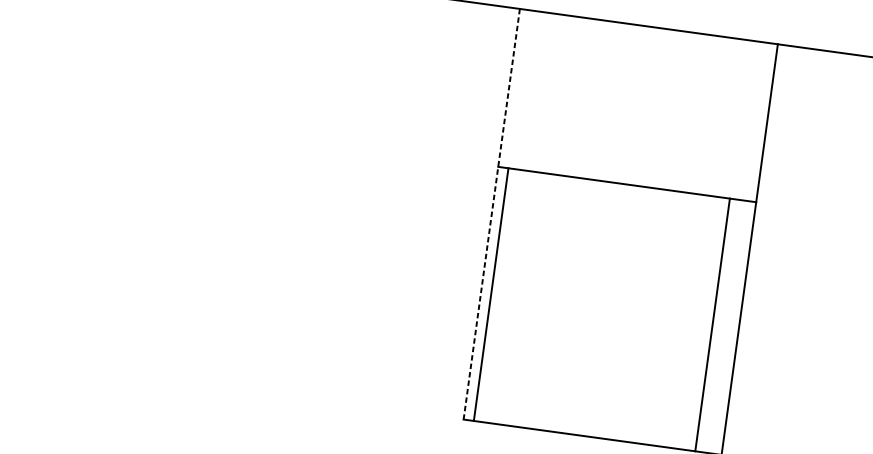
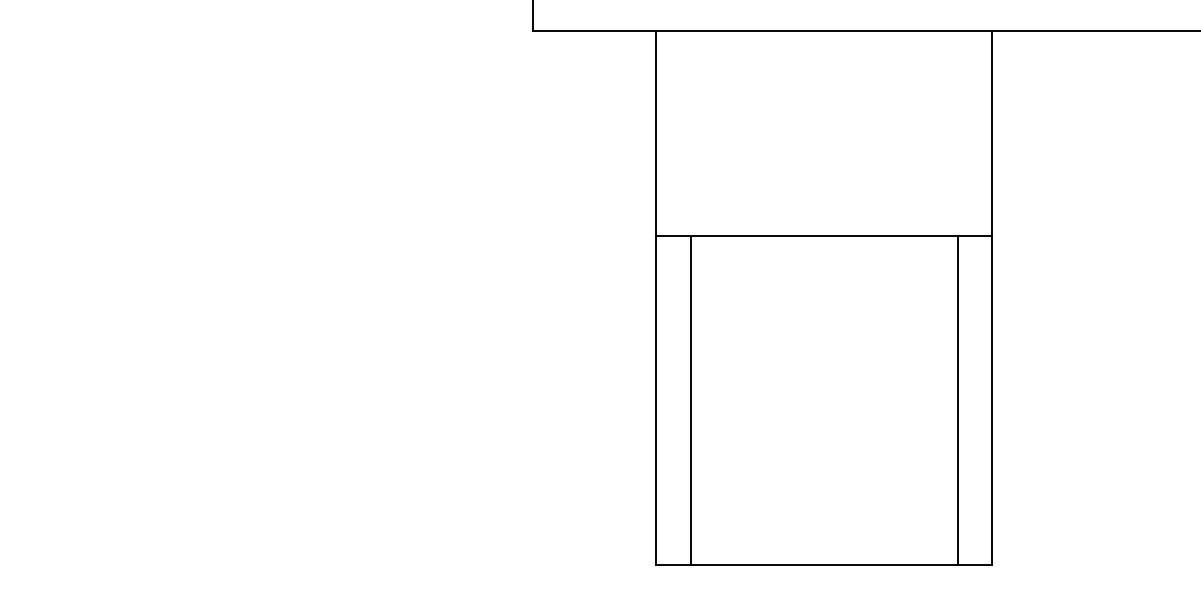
line: (491, 214) -> (656, 298), dashed -> solid
line: (491, 294) -> (690, 400), moved

